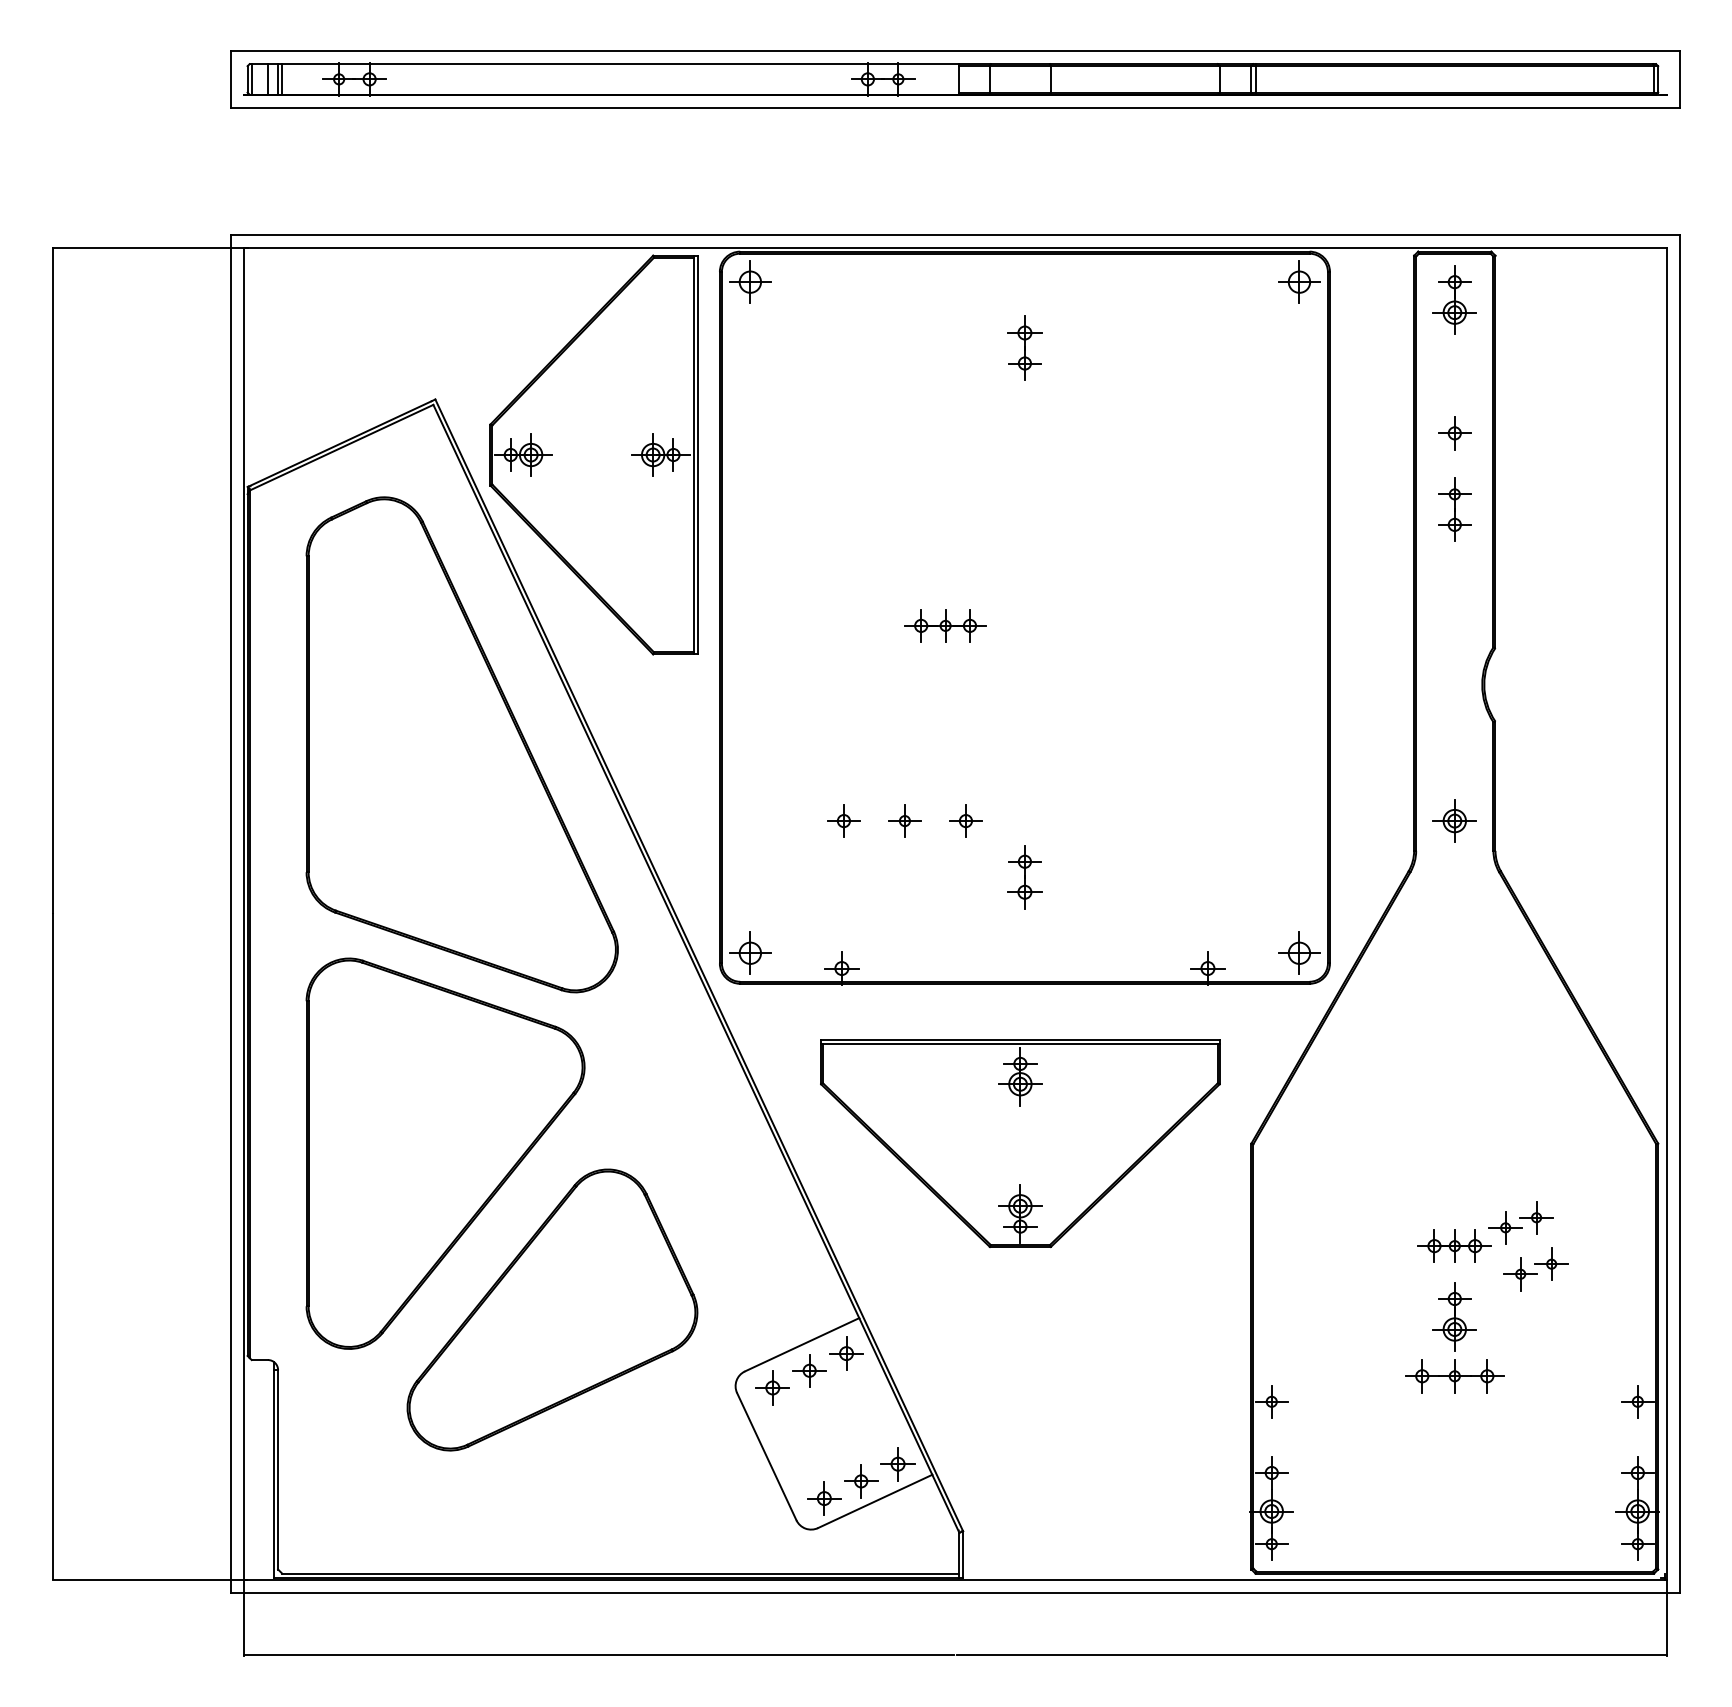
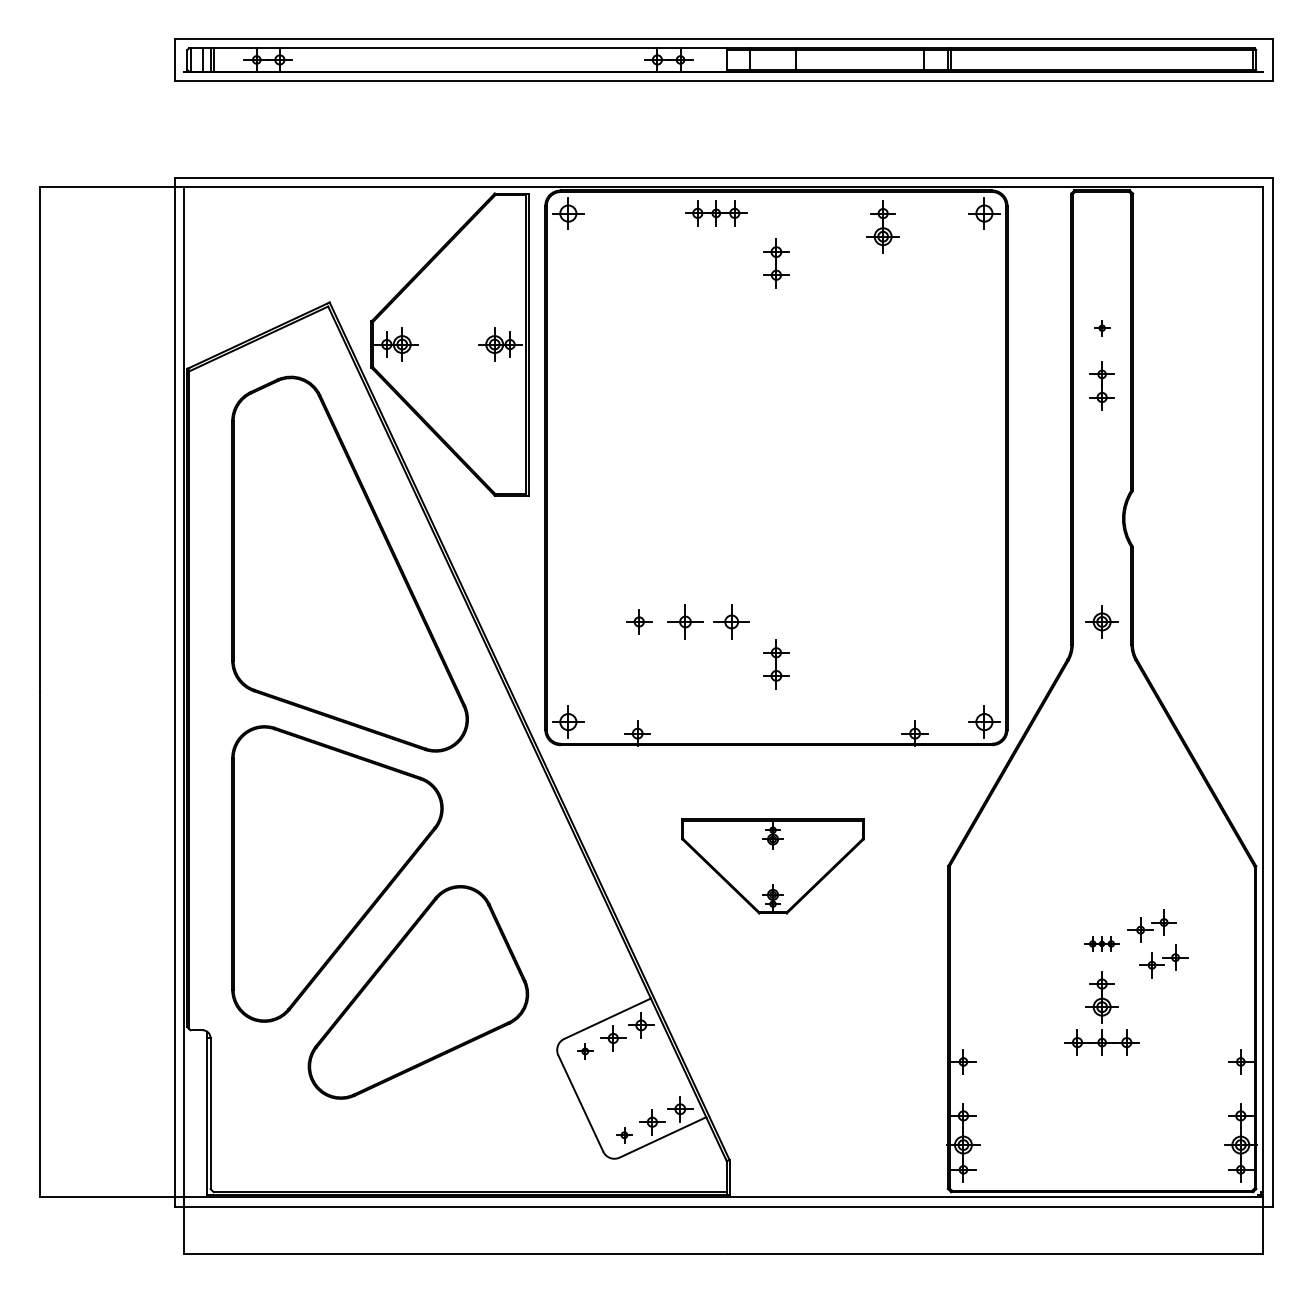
part: (1454, 299) -> (882, 226), moved
part: (1454, 433) -> (1101, 328), size x0.6
part: (945, 625) -> (716, 213), moved
part: (904, 820) -> (685, 621), size x1.4
part: (965, 820) -> (731, 621), size x1.4
part: (1020, 1143) -> (773, 866), size x0.6
part: (1454, 1245) -> (1101, 943), size x0.6
part: (772, 1387) -> (585, 1051), size x0.6
part: (824, 1498) -> (624, 1135), size x0.6

